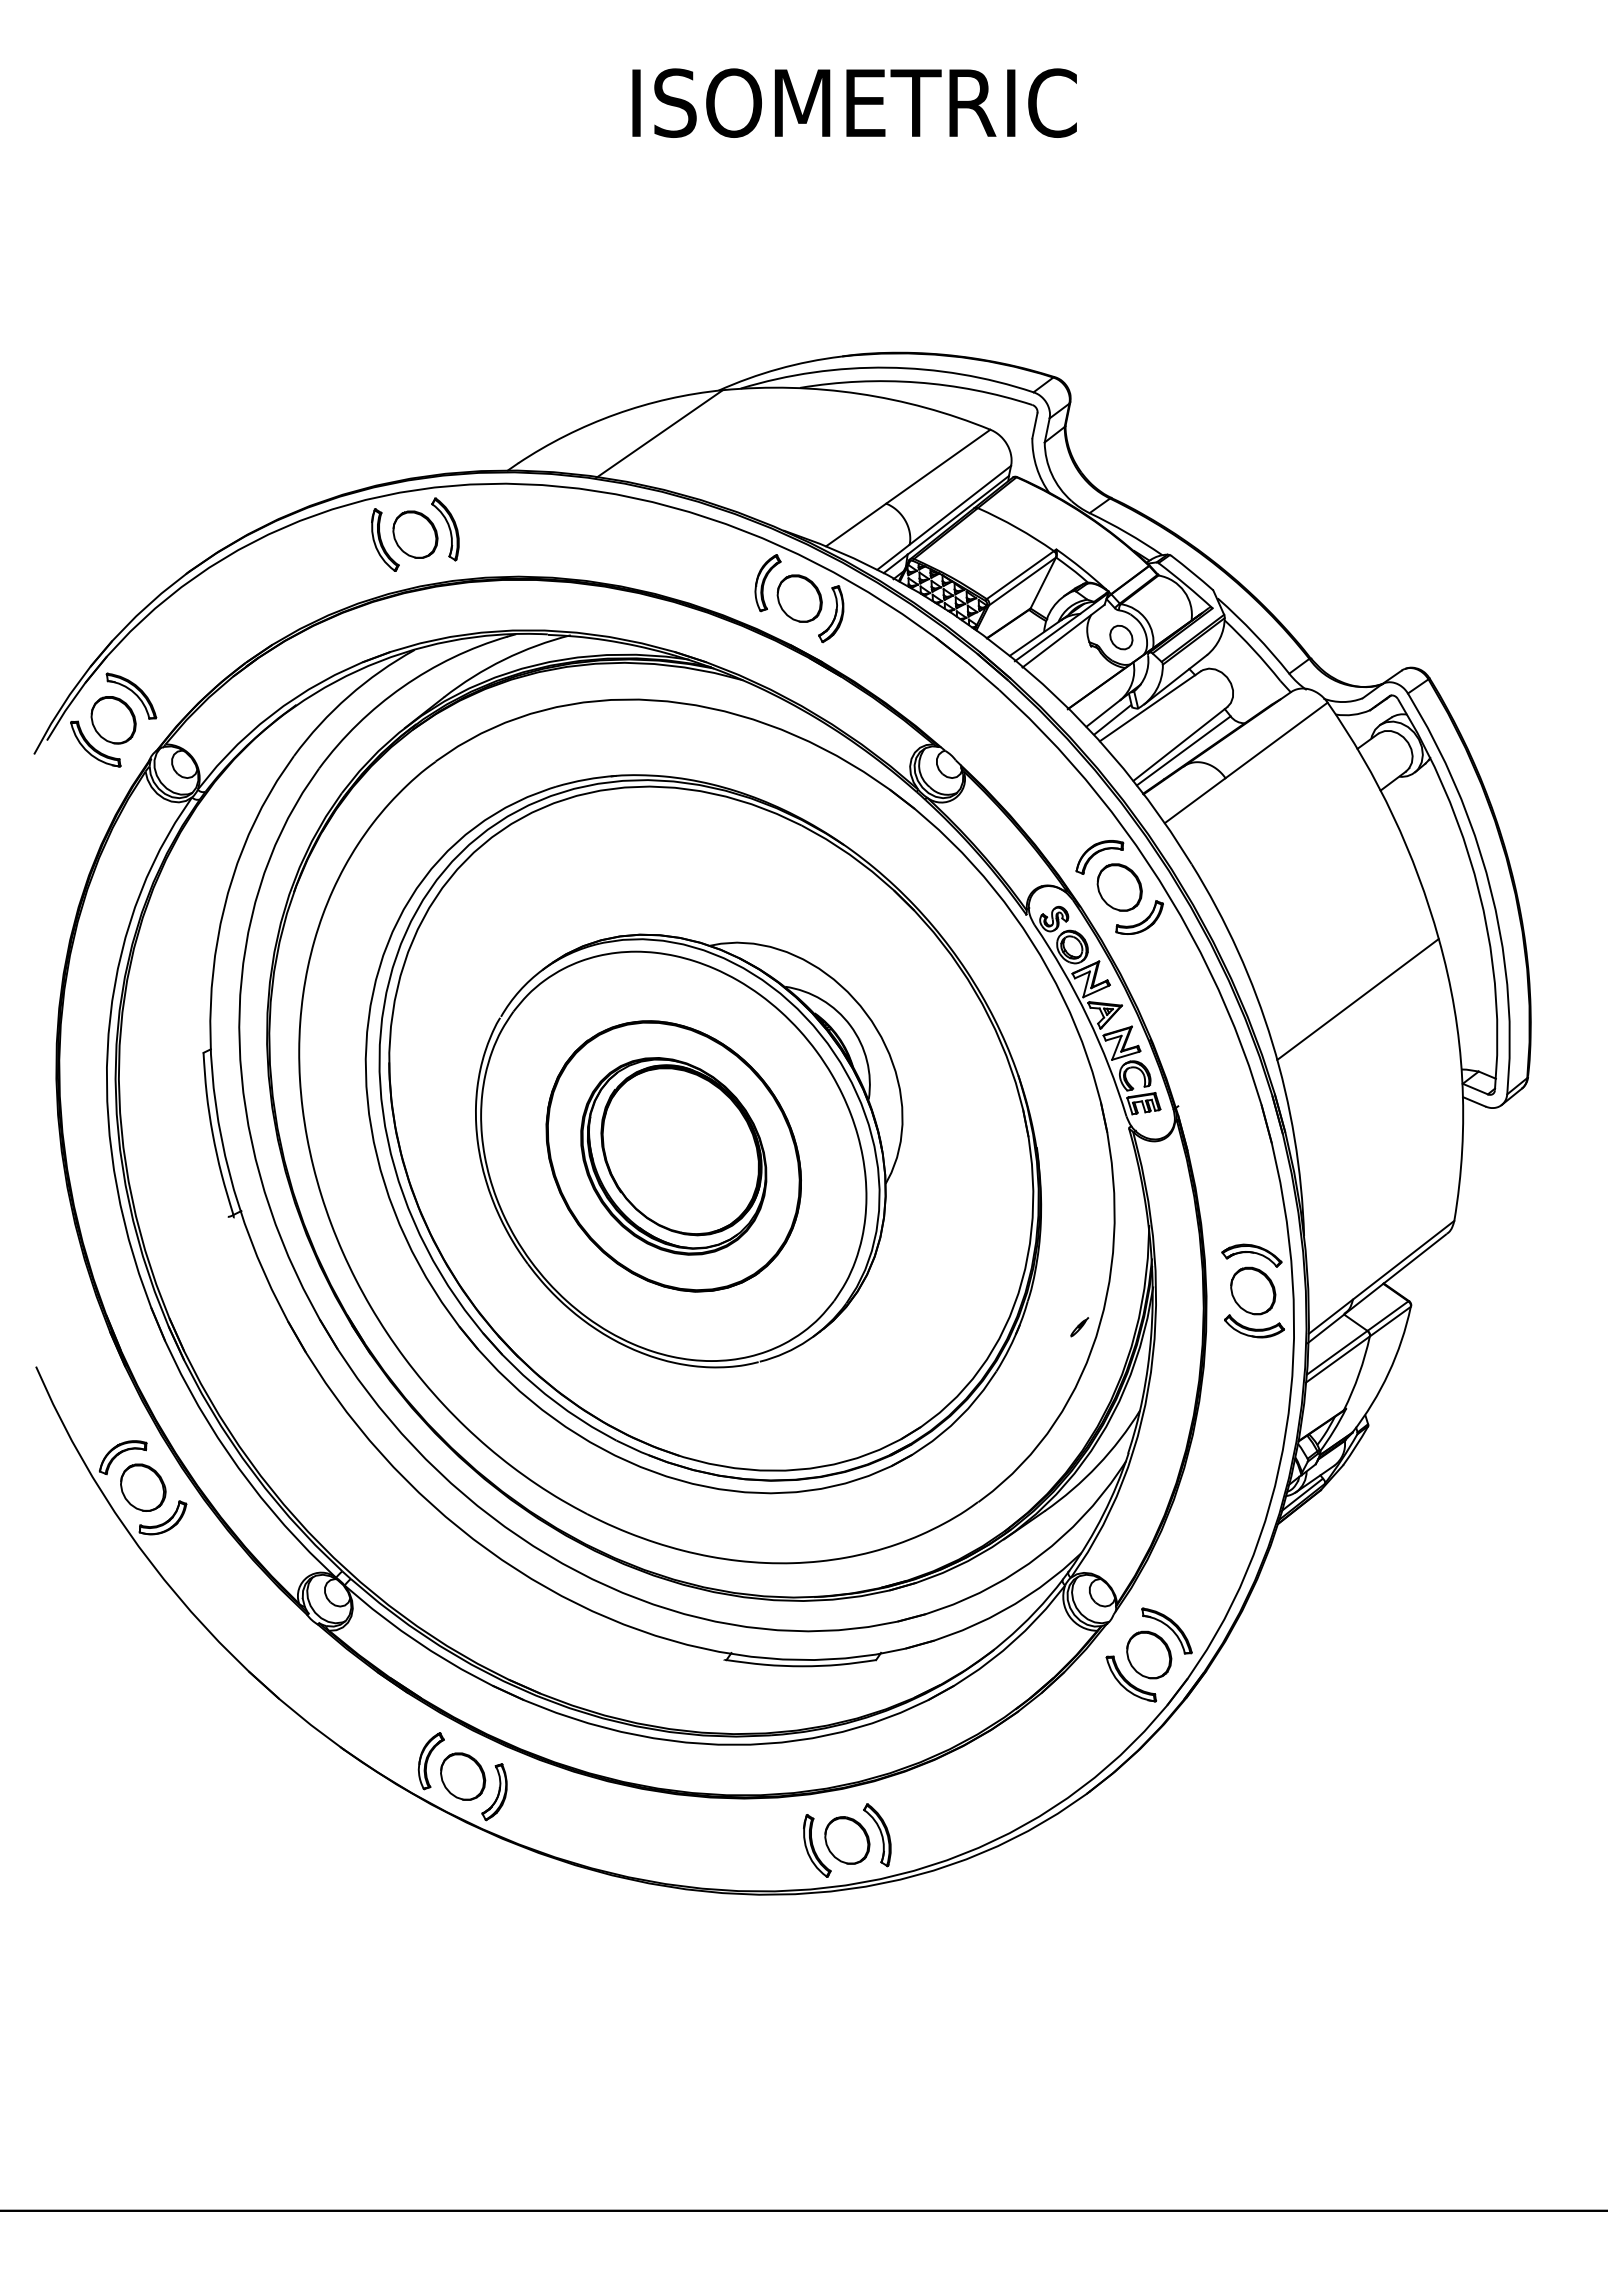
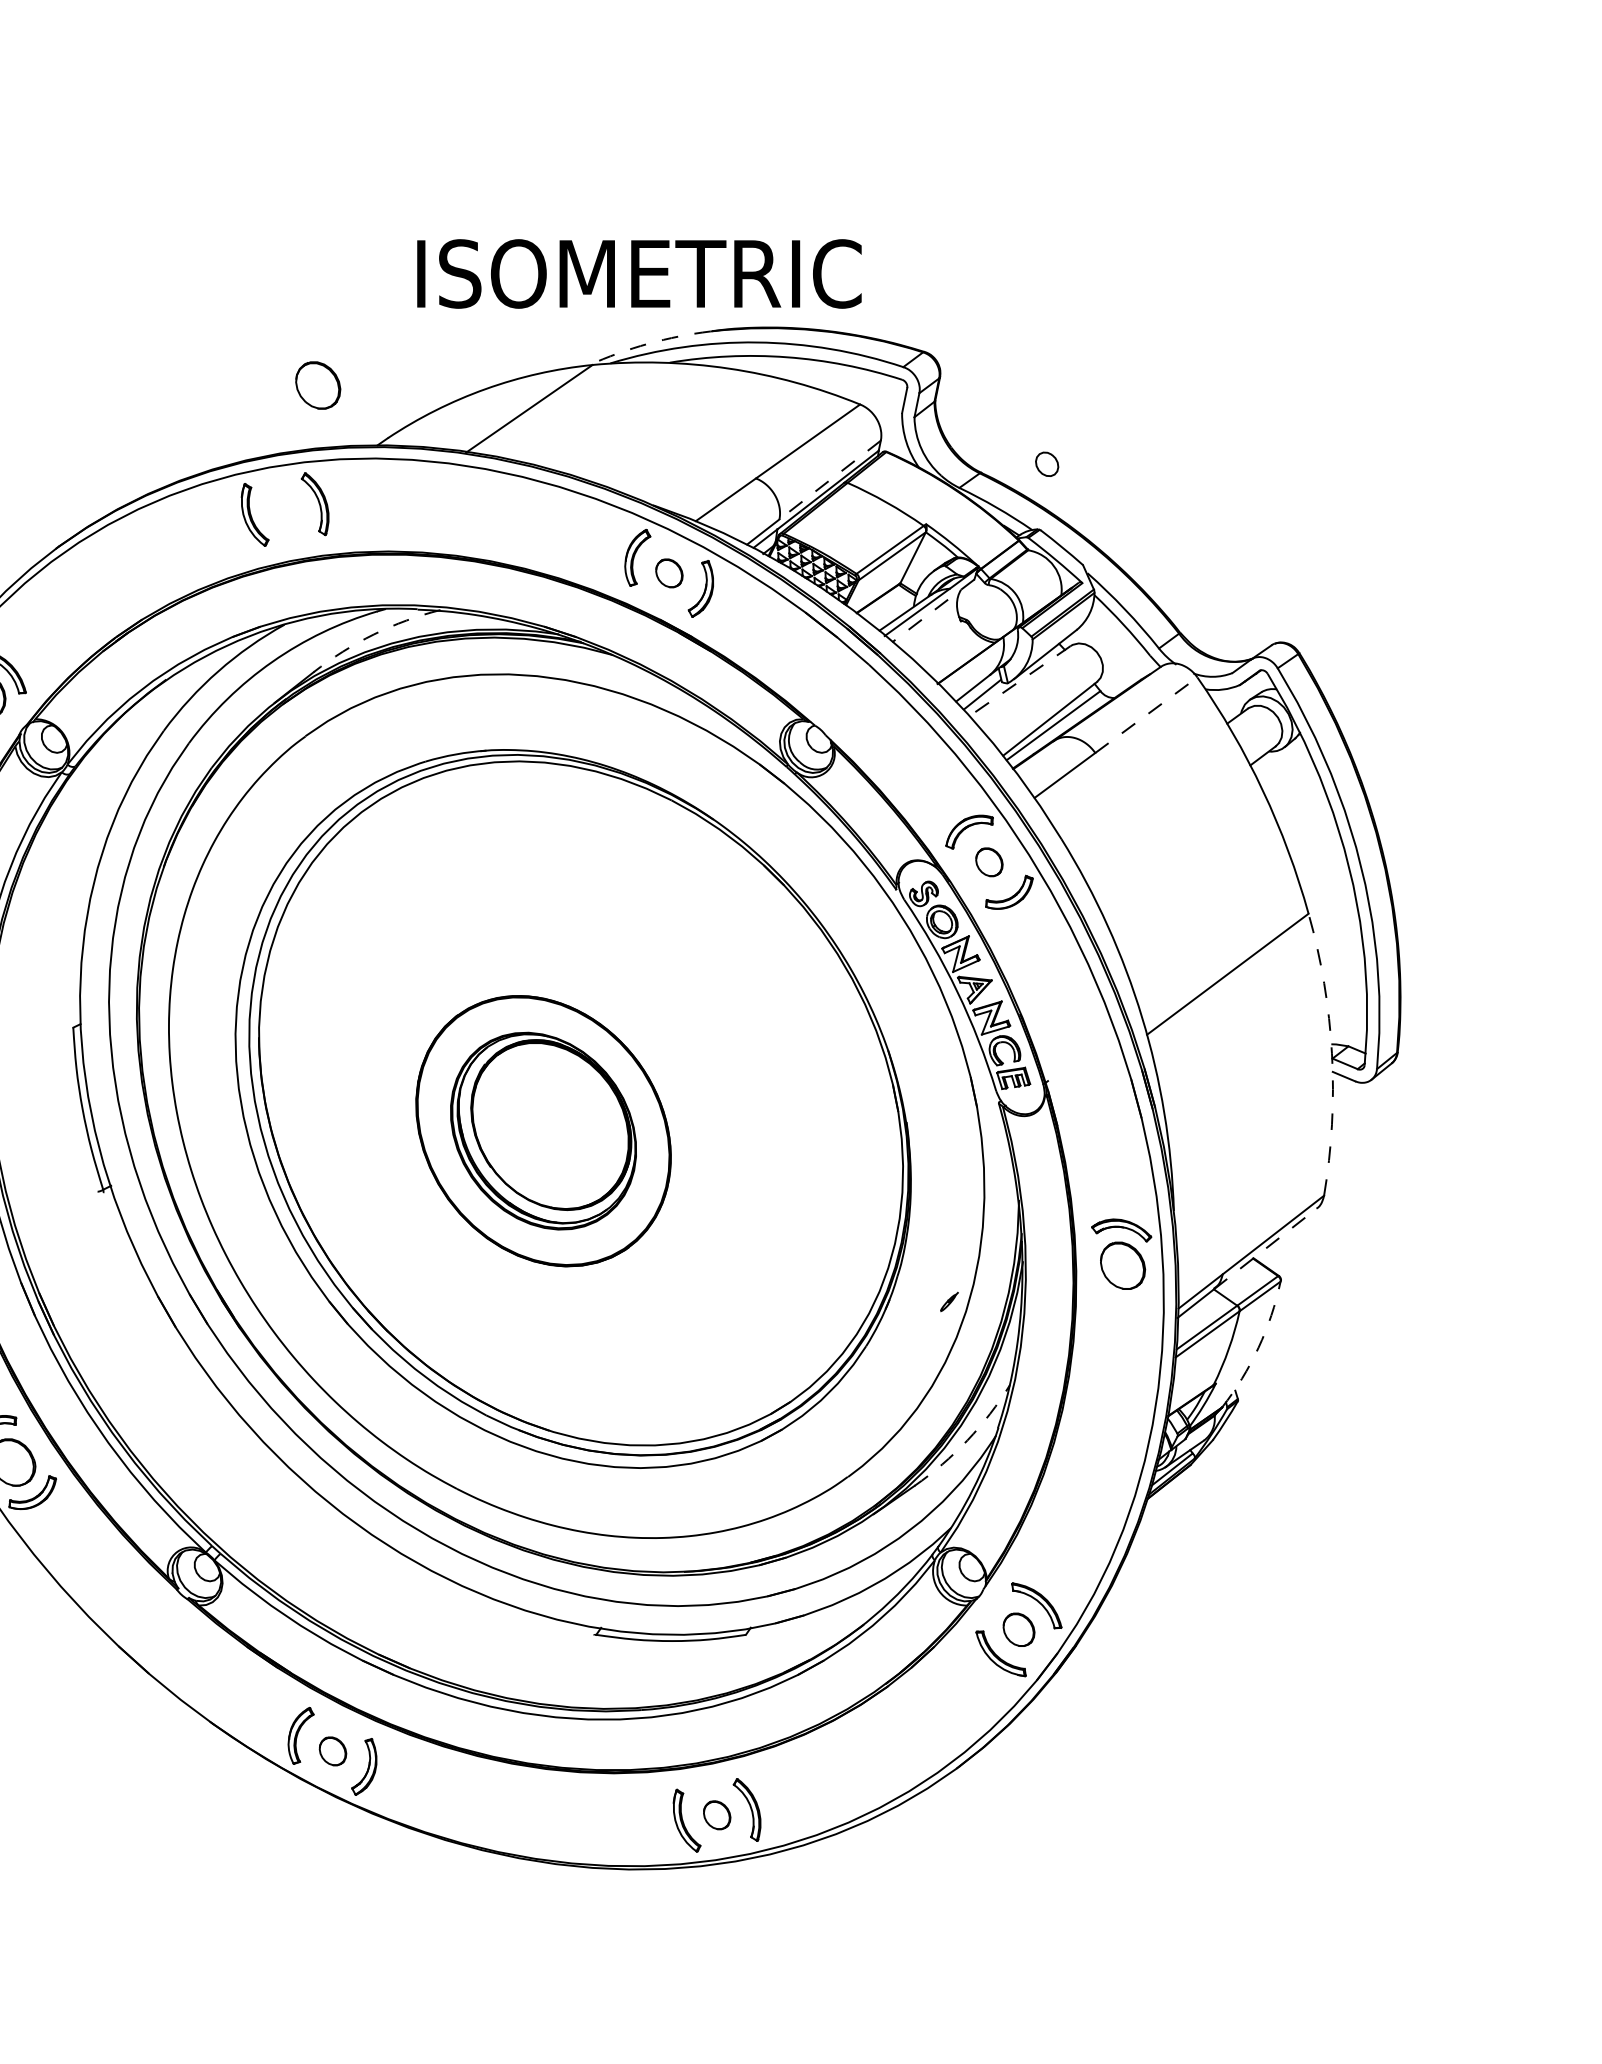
text: (854, 102) -> (639, 273), moved
arc: (778, 369) -> (648, 344), solid -> dashed
line: (959, 505) -> (829, 480), solid -> dashed
part: (415, 534) -> (318, 385), moved
part: (799, 598) -> (669, 573), size x0.6
line: (1063, 636) -> (933, 611), solid -> dashed
part: (1121, 637) -> (1047, 464), moved
arc: (504, 659) -> (374, 634), solid -> dashed
line: (1149, 706) -> (1019, 681), solid -> dashed
line: (1276, 740) -> (1146, 715), solid -> dashed
part: (1119, 887) -> (989, 862), size x0.6
arc: (1462, 1079) -> (1332, 1054), solid -> dashed
part: (689, 1150) -> (559, 1125), removed
line: (1395, 1274) -> (1265, 1249), solid -> dashed
part: (1254, 1326) -> (1124, 1301), removed
arc: (1388, 1373) -> (1258, 1348), solid -> dashed
arc: (1097, 1465) -> (967, 1440), solid -> dashed
part: (1149, 1654) -> (1019, 1629), size x0.7
part: (463, 1776) -> (333, 1751), size x0.6
part: (847, 1840) -> (717, 1815), size x0.6

